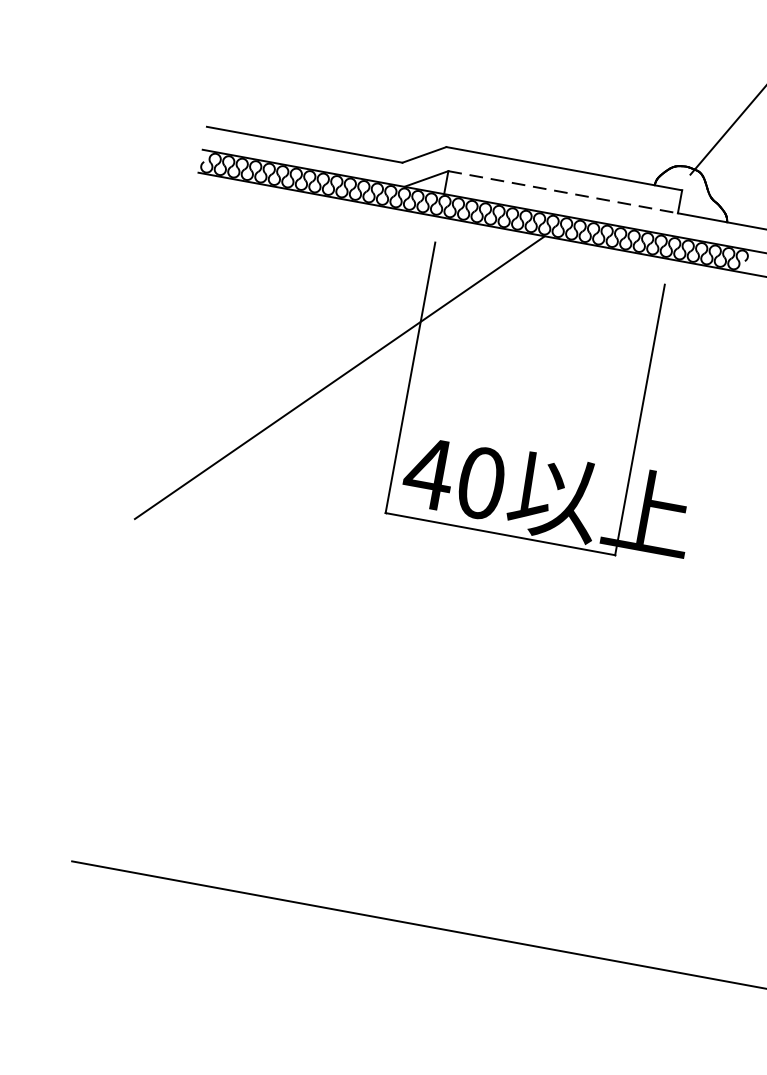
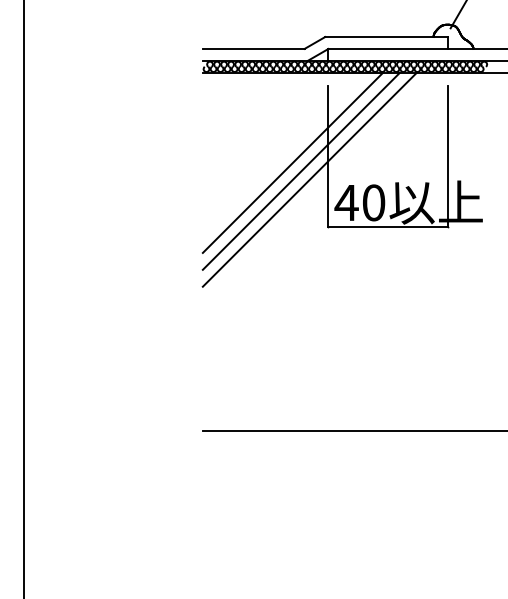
line: (563, 191) -> (388, 48), dashed -> solid
line: (351, 394) -> (300, 170), added
line: (365, 415) -> (309, 179), added

